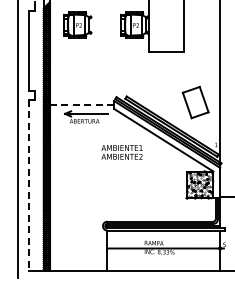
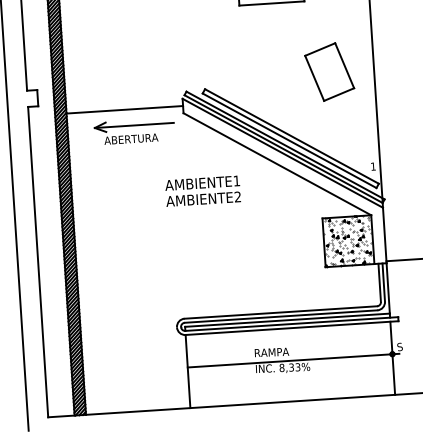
part: (195, 102) -> (329, 71), moved
line: (81, 105) -> (123, 110), dashed -> solid
line: (29, 185) -> (38, 262), dashed -> solid

